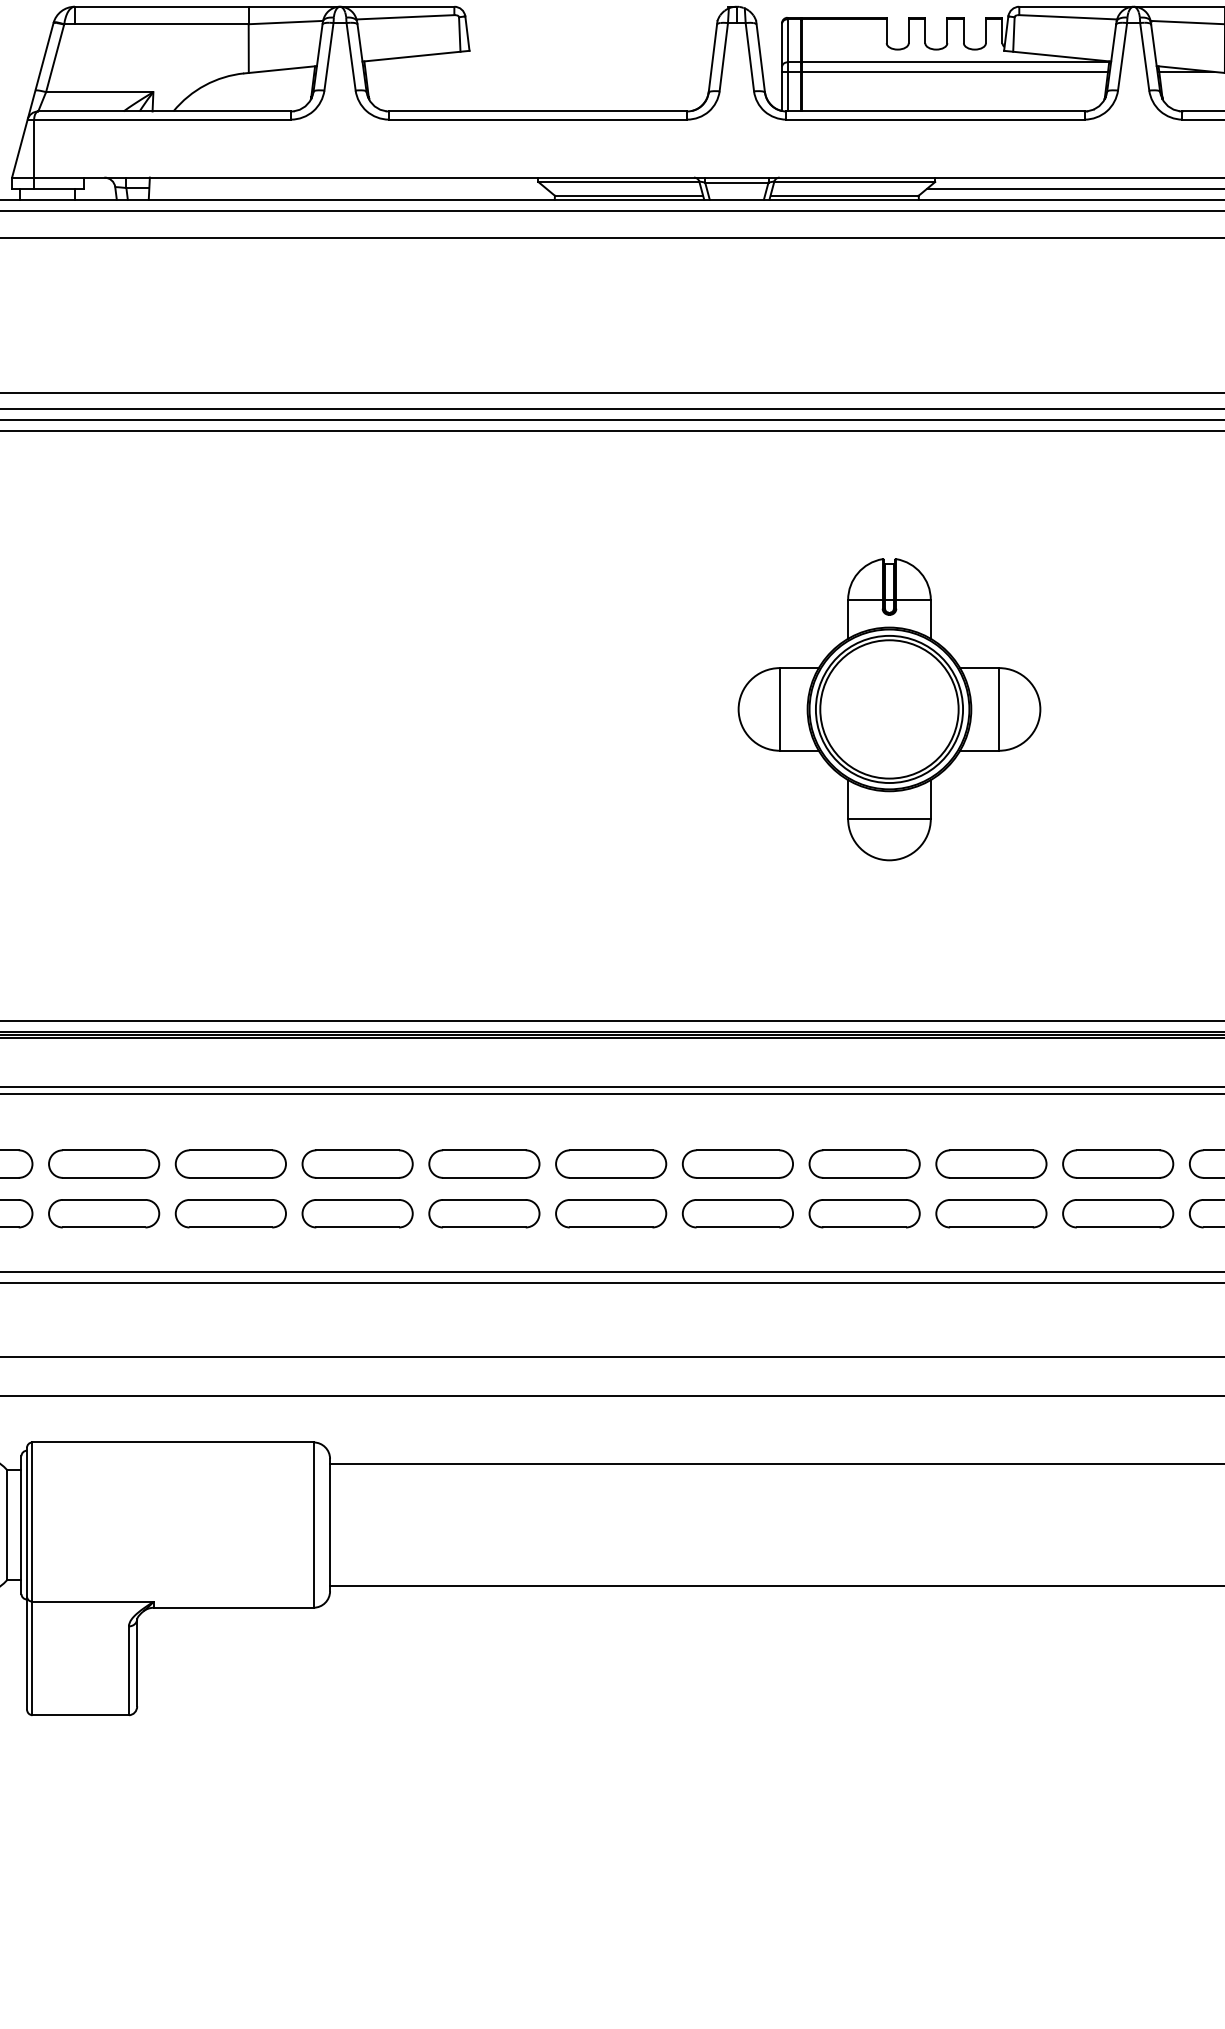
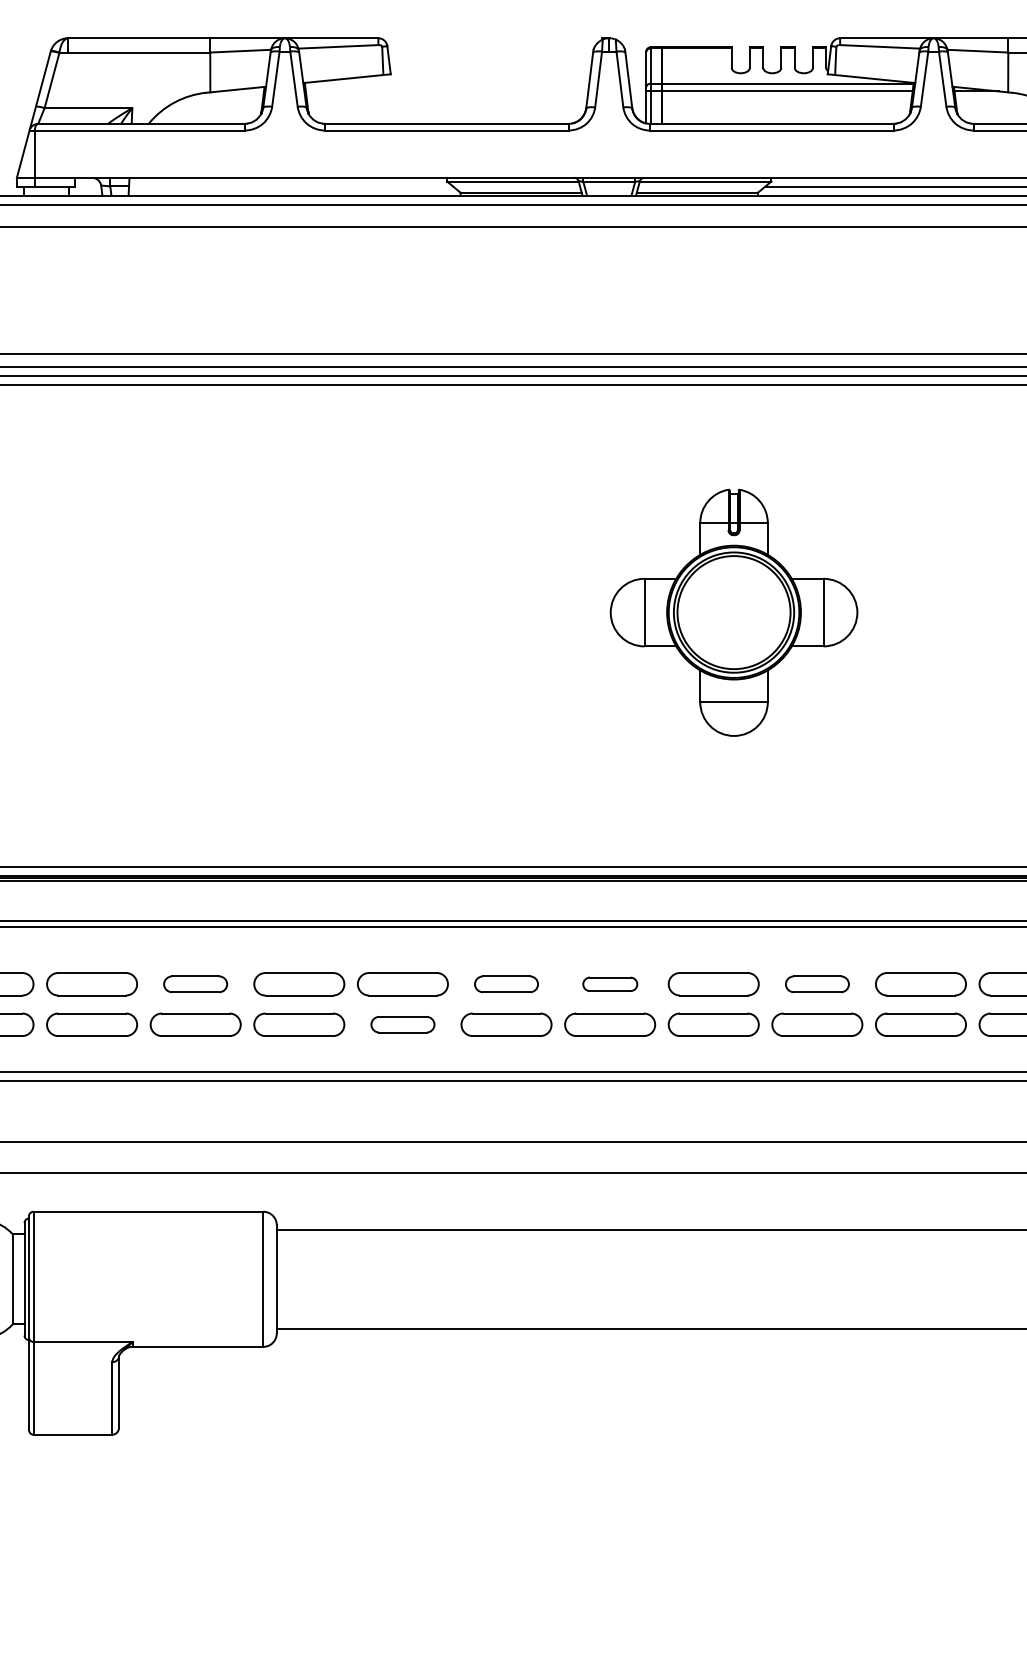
part: (230, 1164) -> (195, 984), size x0.7
part: (611, 1164) -> (506, 984), size x0.7
part: (738, 1164) -> (610, 984), size x0.6
part: (991, 1164) -> (817, 984), size x0.7
part: (483, 1213) -> (402, 1024), size x0.7

